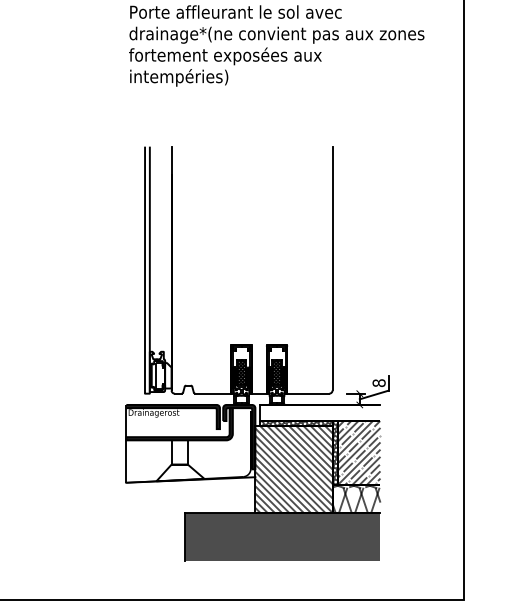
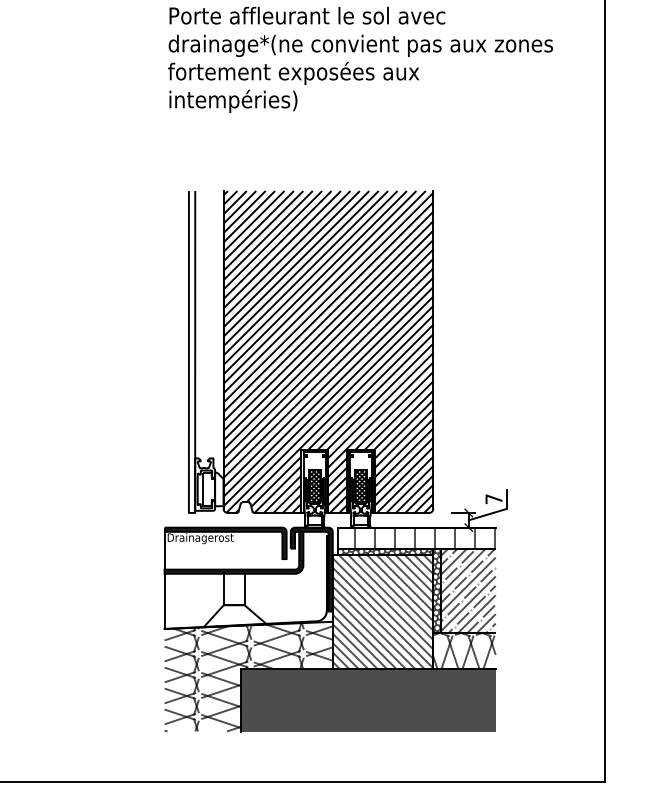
hatch: (252, 269) -> (328, 351), added
text: (378, 383) -> (493, 499), 8 -> 7
hatch: (325, 412) -> (424, 537), added
hatch: (190, 519) -> (248, 677), added

